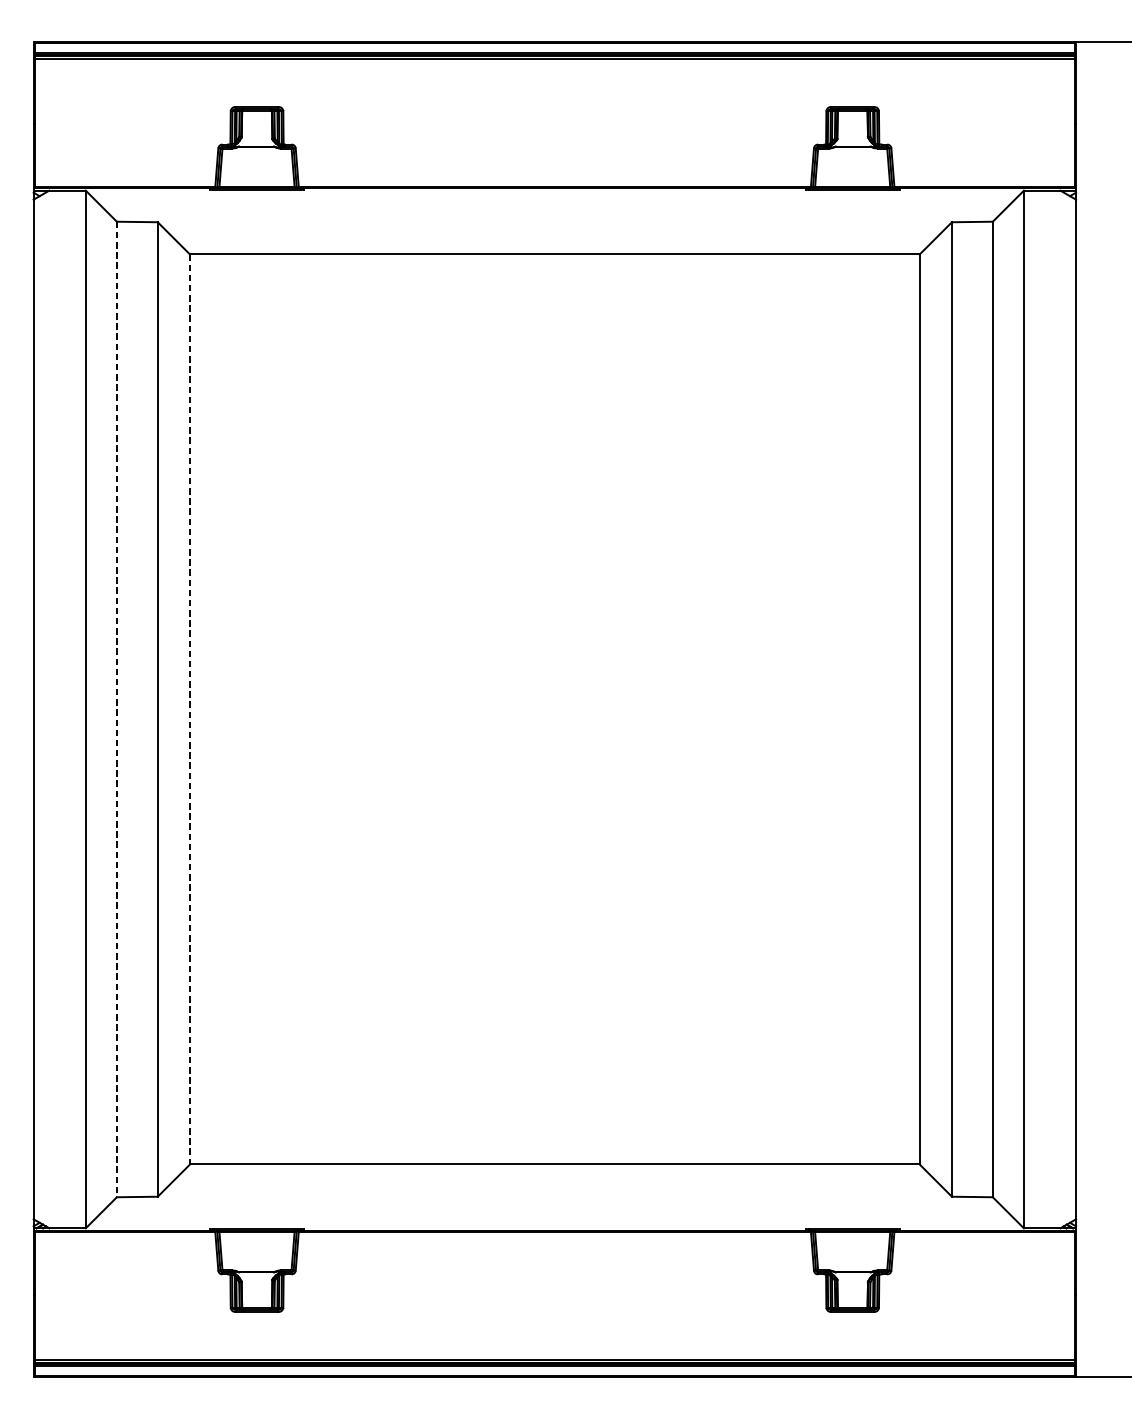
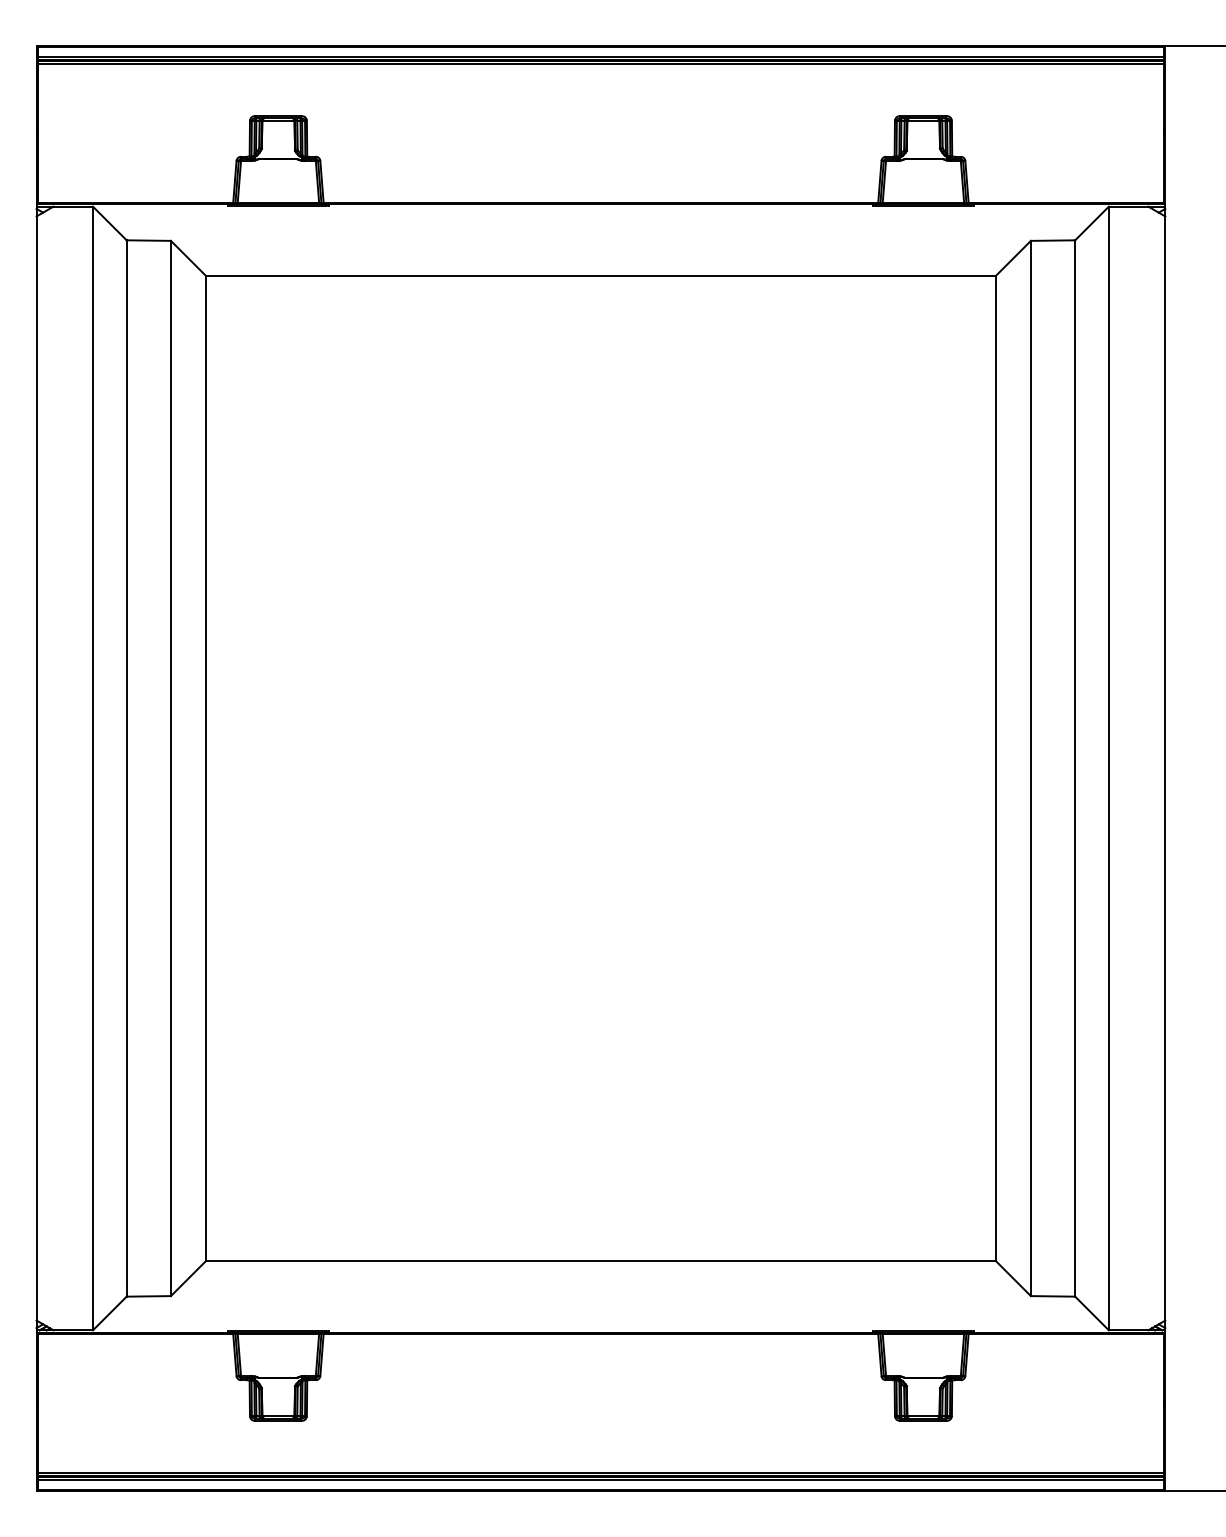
line: (116, 709) -> (126, 768), dashed -> solid
line: (189, 709) -> (205, 768), dashed -> solid

